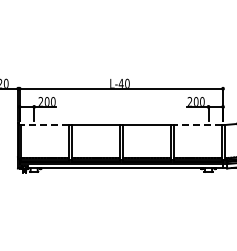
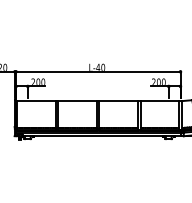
line: (45, 125) -> (36, 101), dashed -> solid
line: (197, 125) -> (159, 101), dashed -> solid

